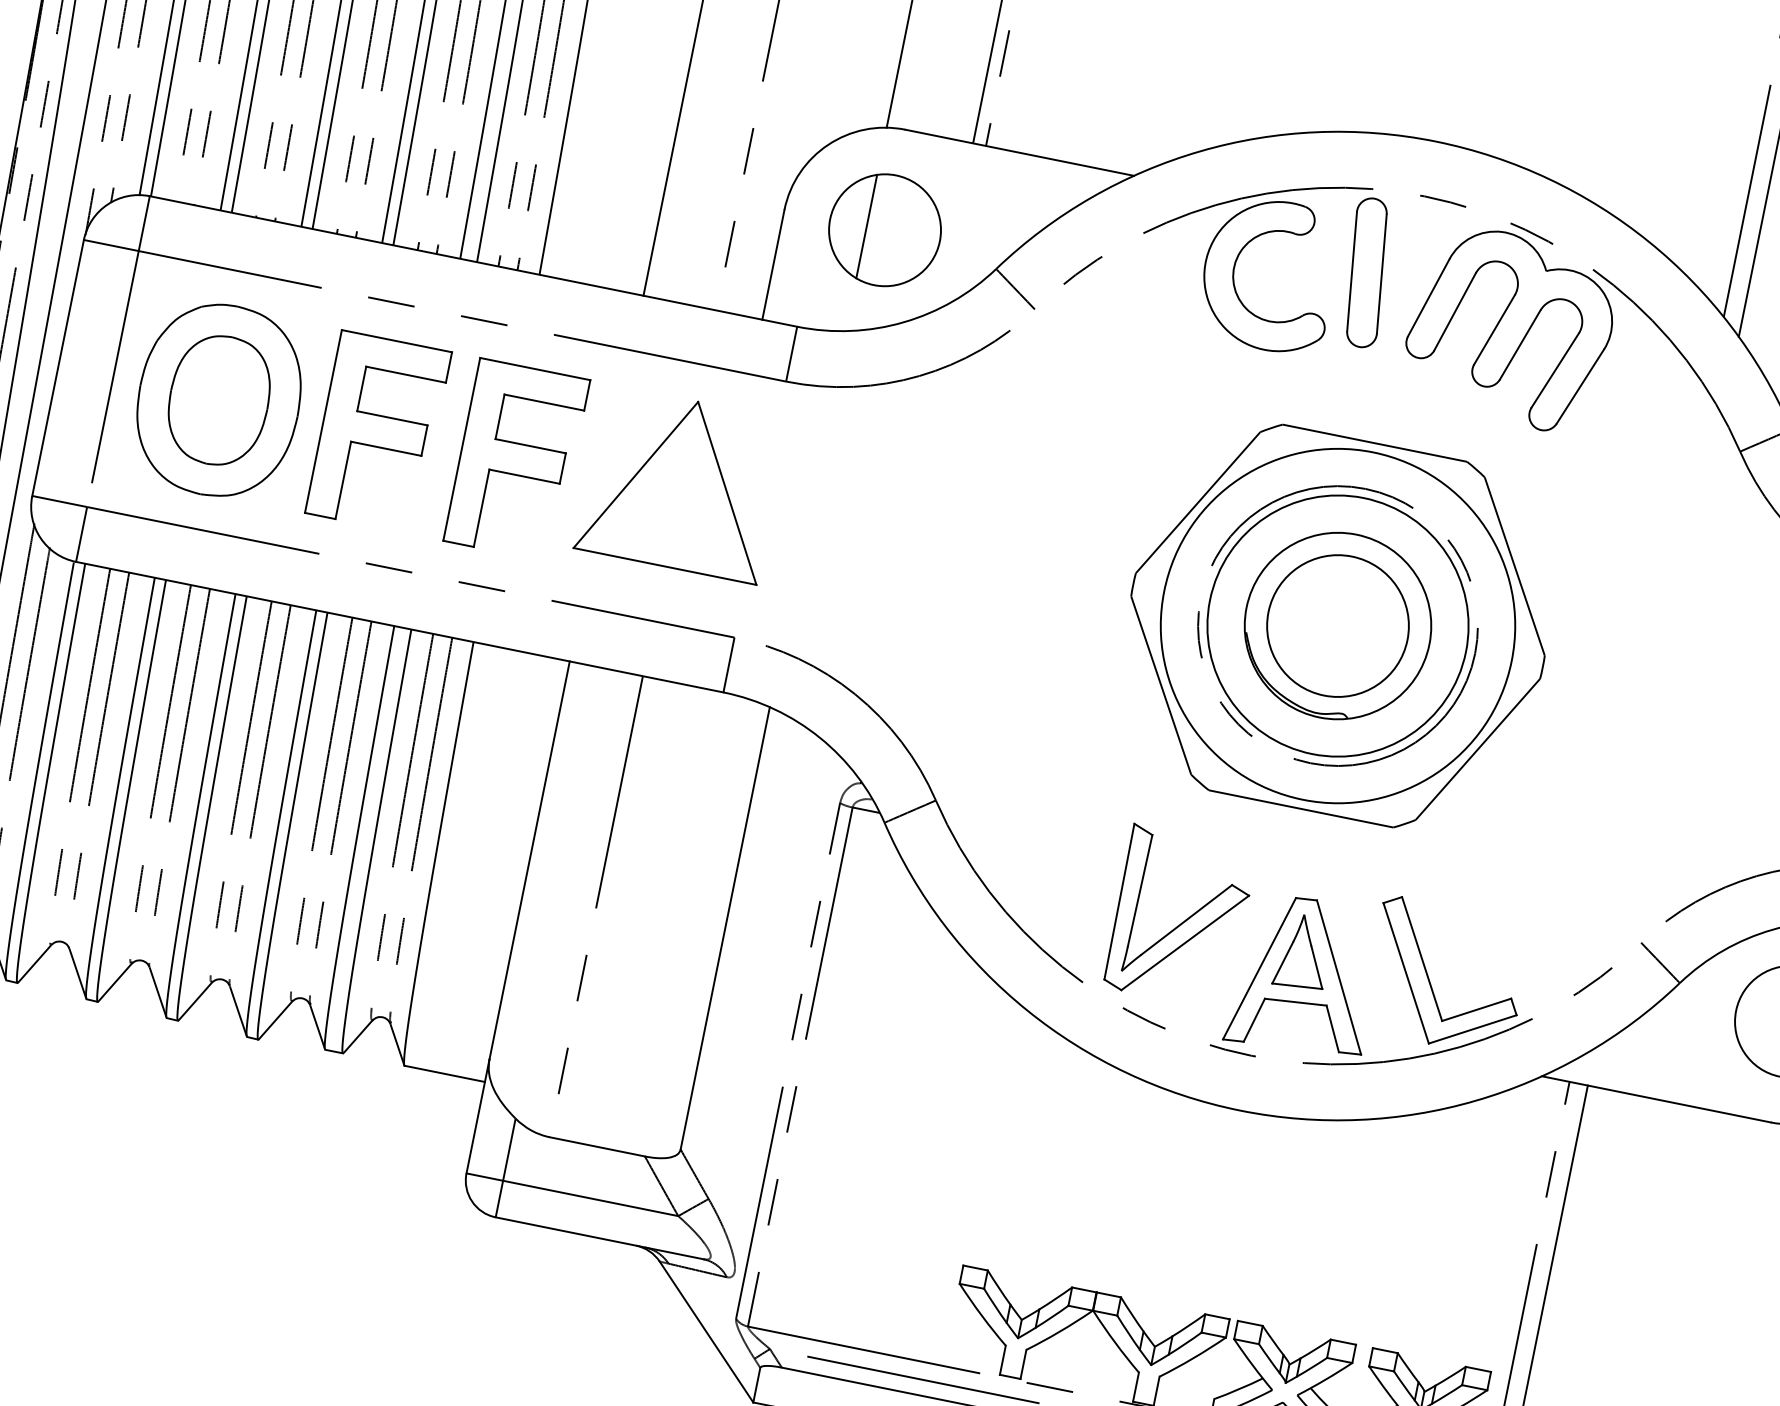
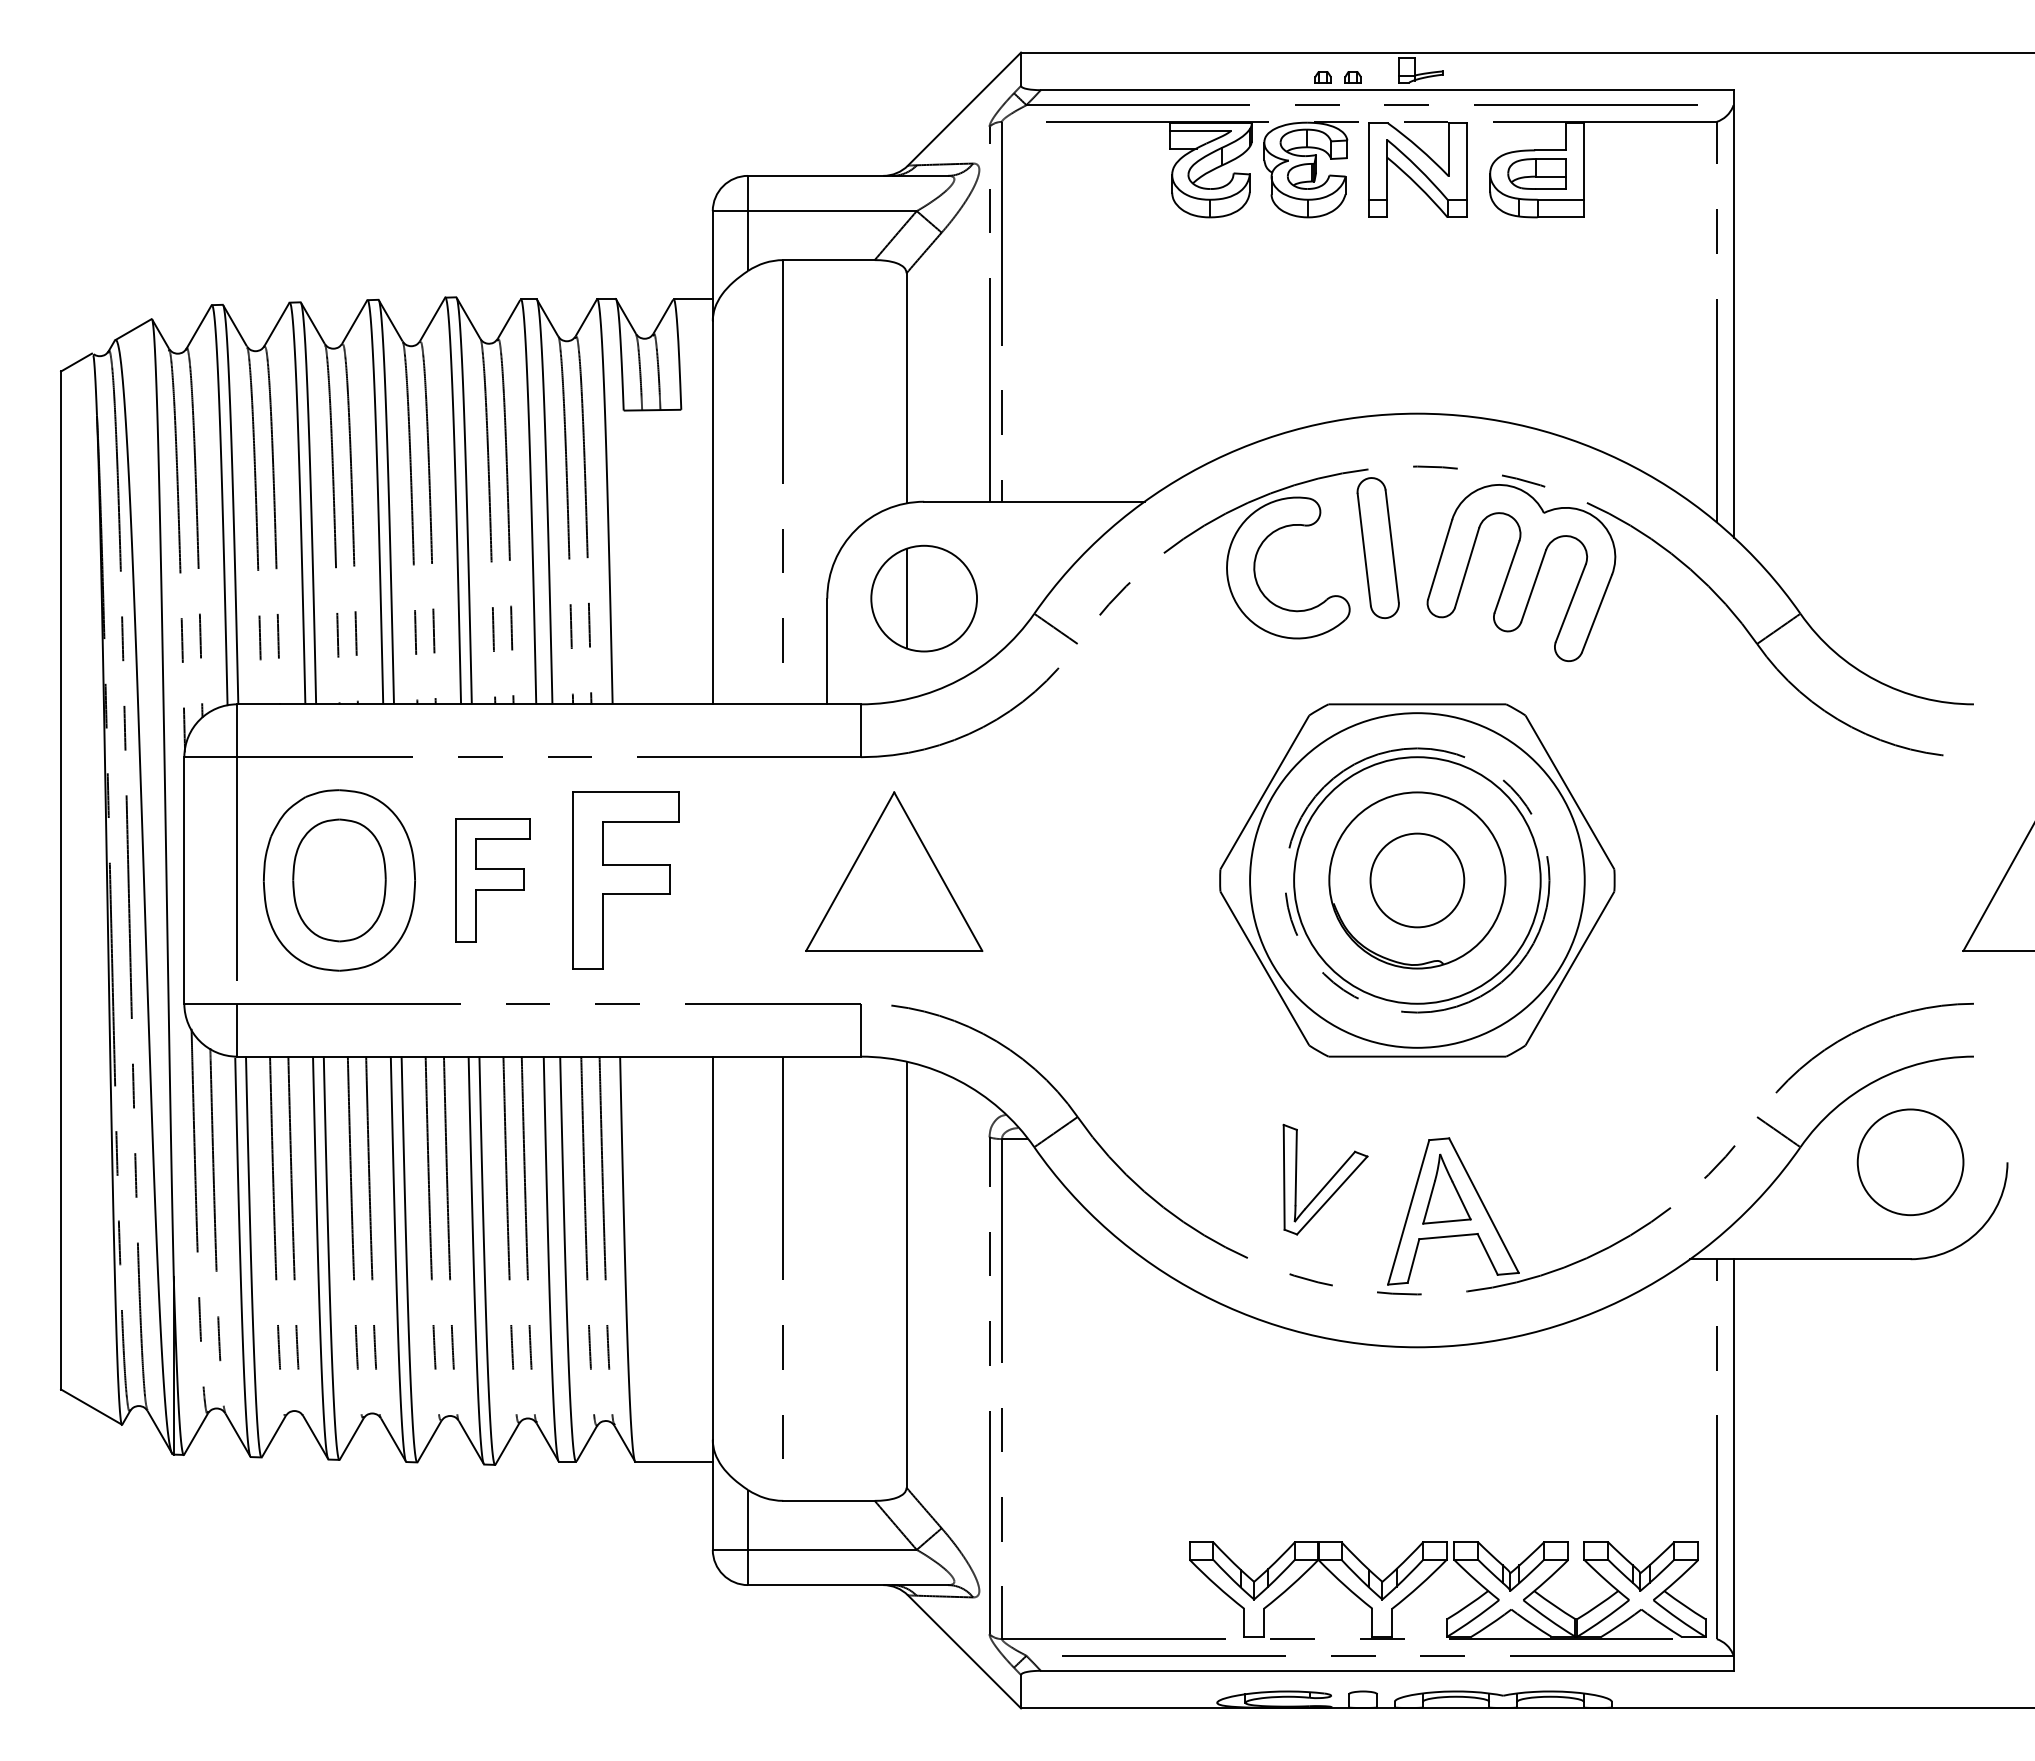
part: (377, 432) -> (492, 880), size x0.7
part: (681, 484) -> (894, 871), moved
circle: (1338, 626) -> (1417, 880), size x0.7
part: (1180, 917) -> (1325, 1179), size x0.7
part: (1430, 981) -> (1569, 1192), removed

